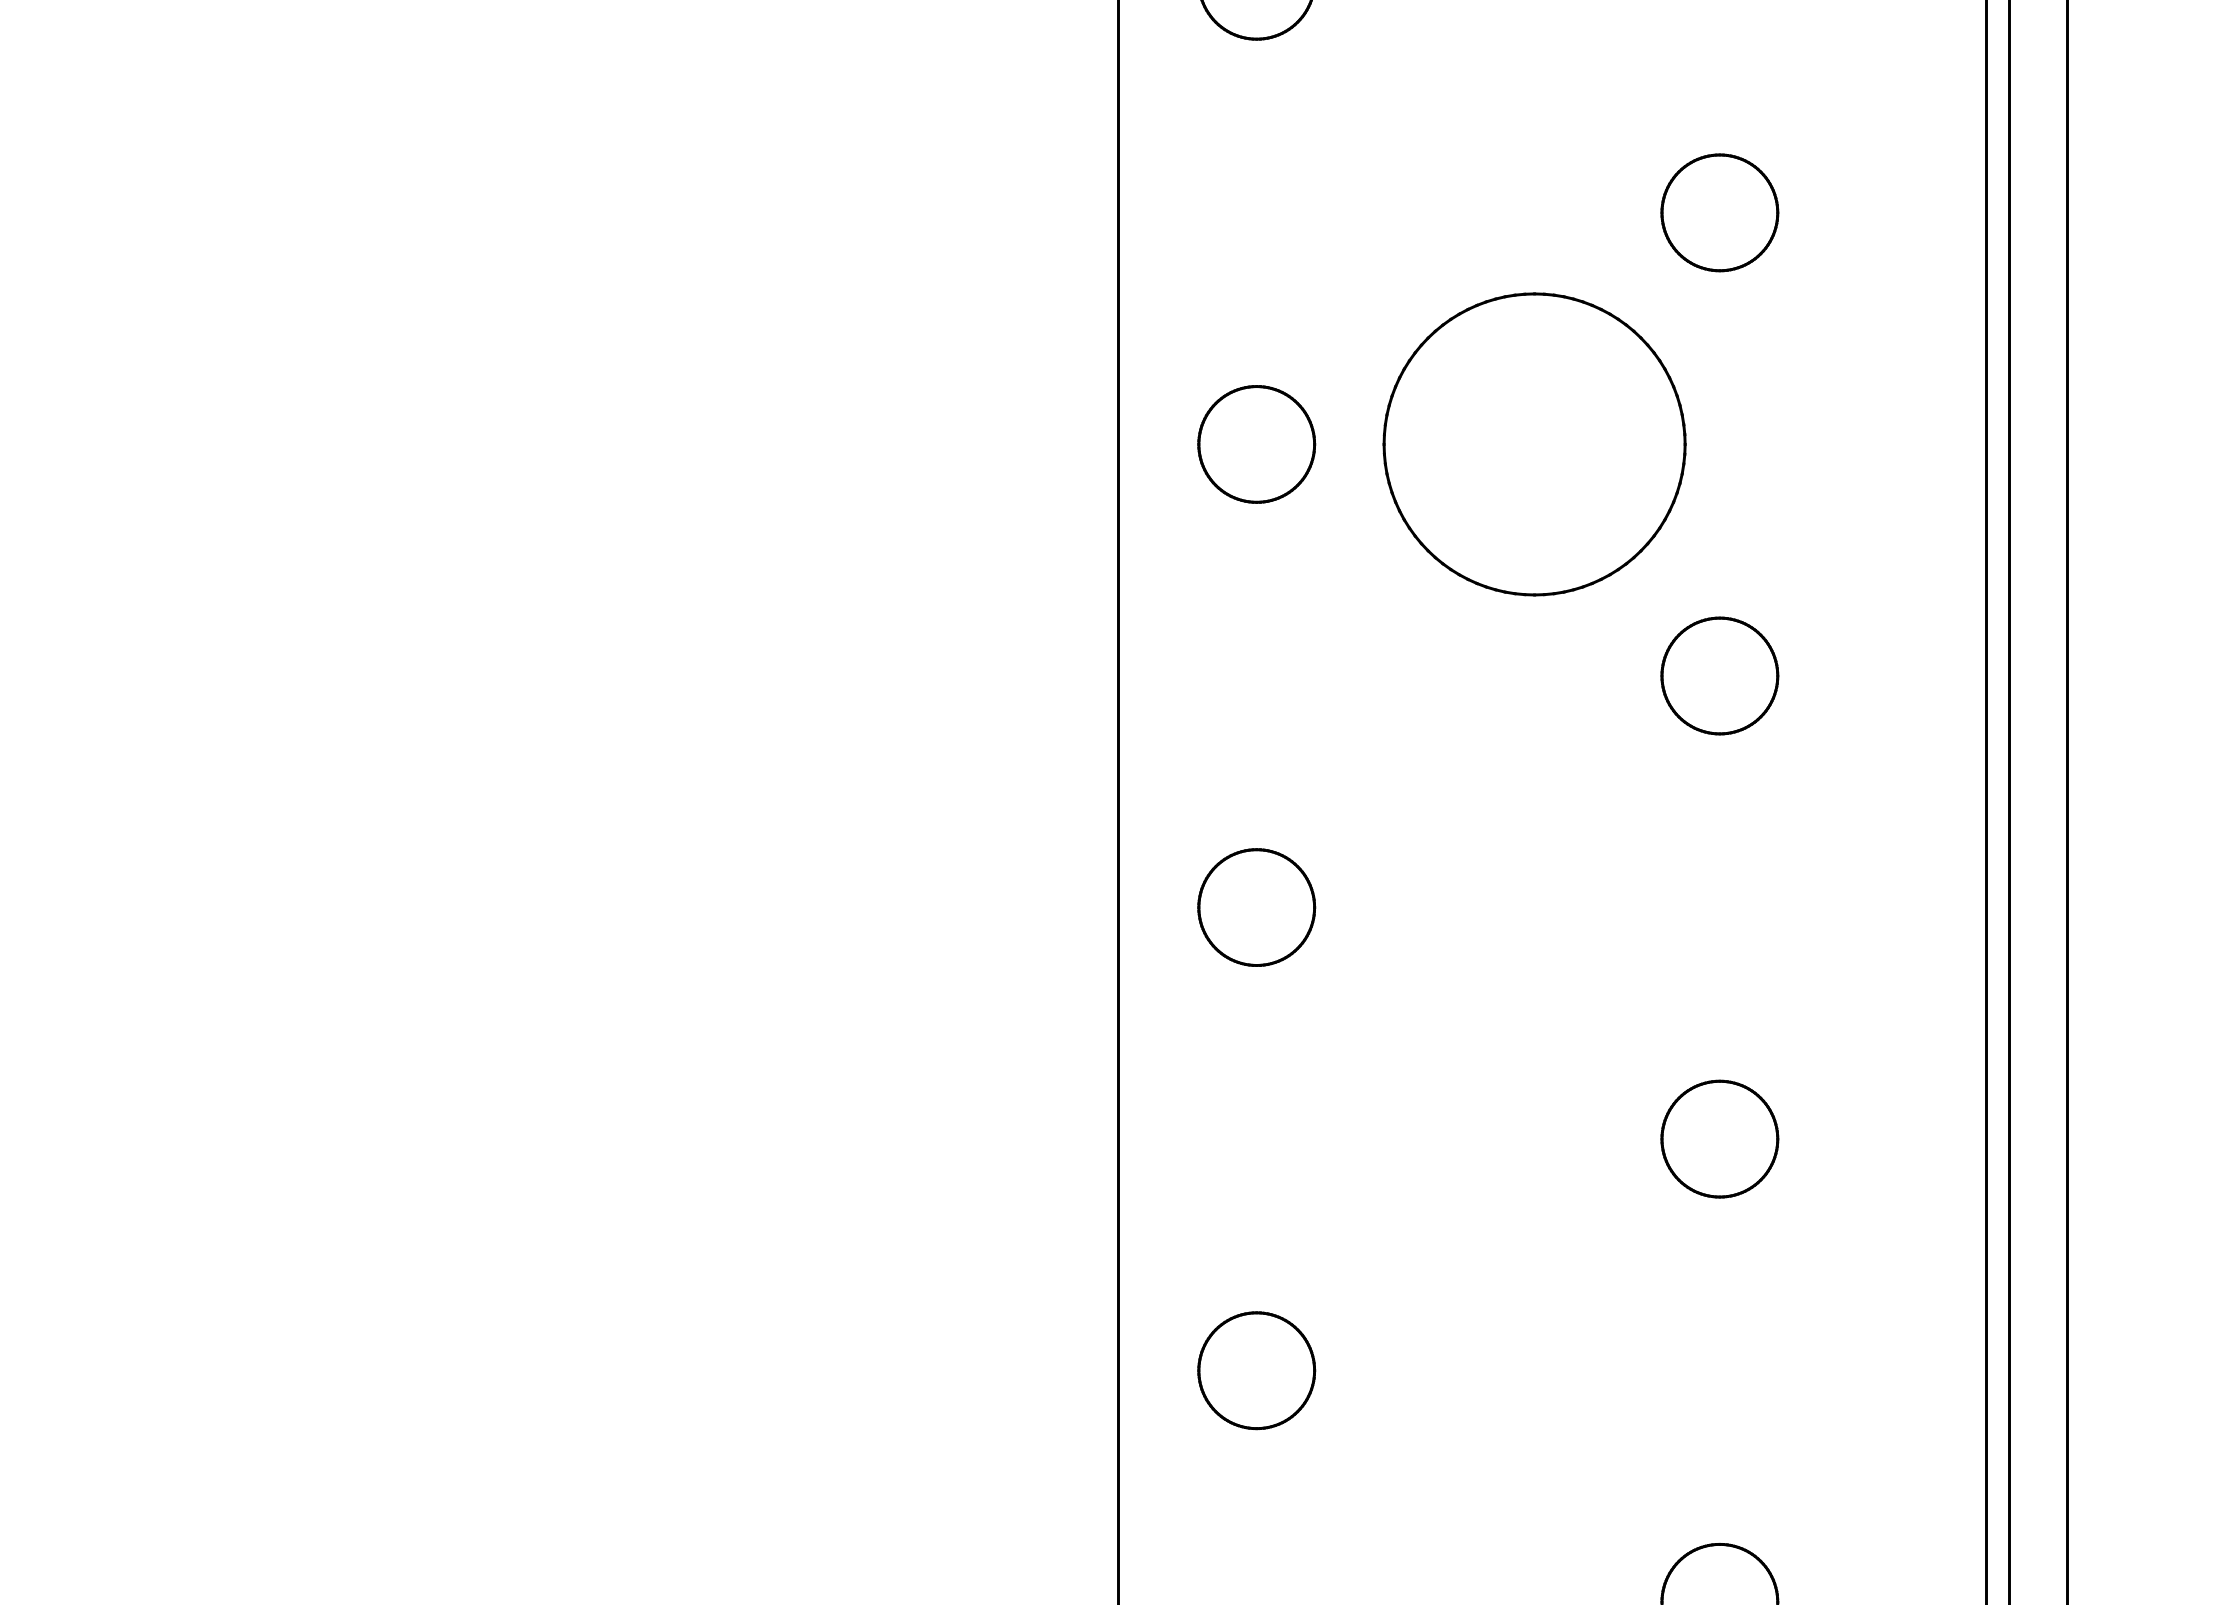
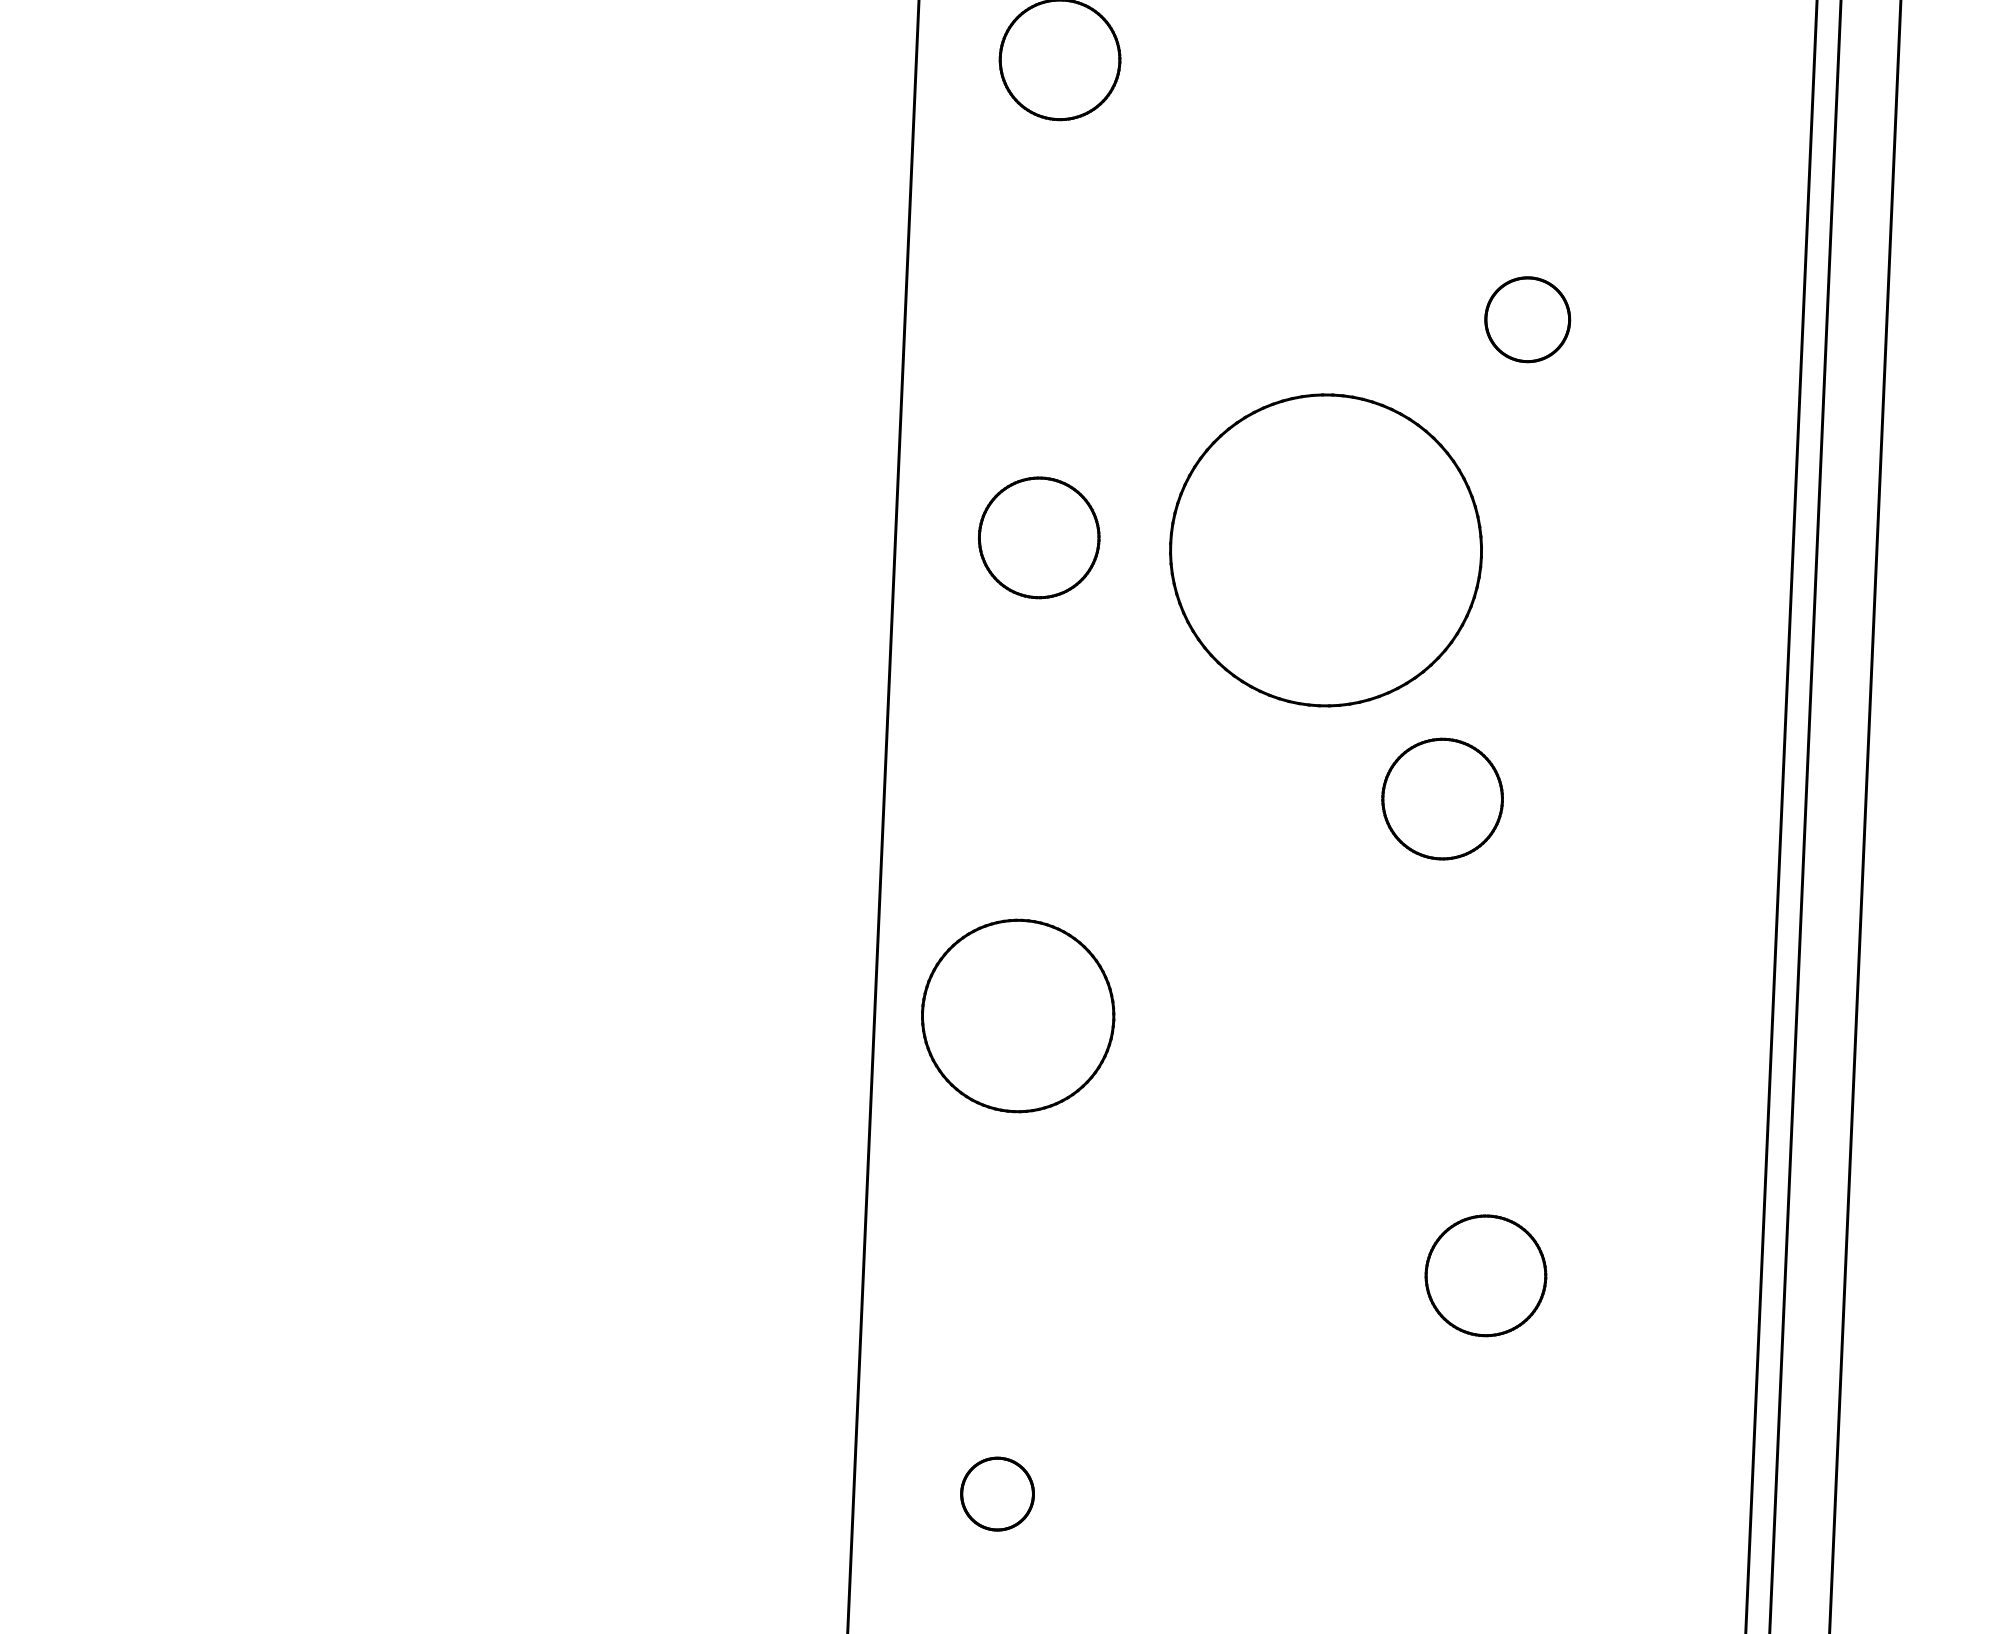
part: (1719, 212) -> (1527, 319), size x0.7
part: (1719, 675) -> (1442, 798), moved
part: (1256, 907) -> (1018, 1015), size x1.6
part: (1256, 1370) -> (997, 1493), size x0.6

